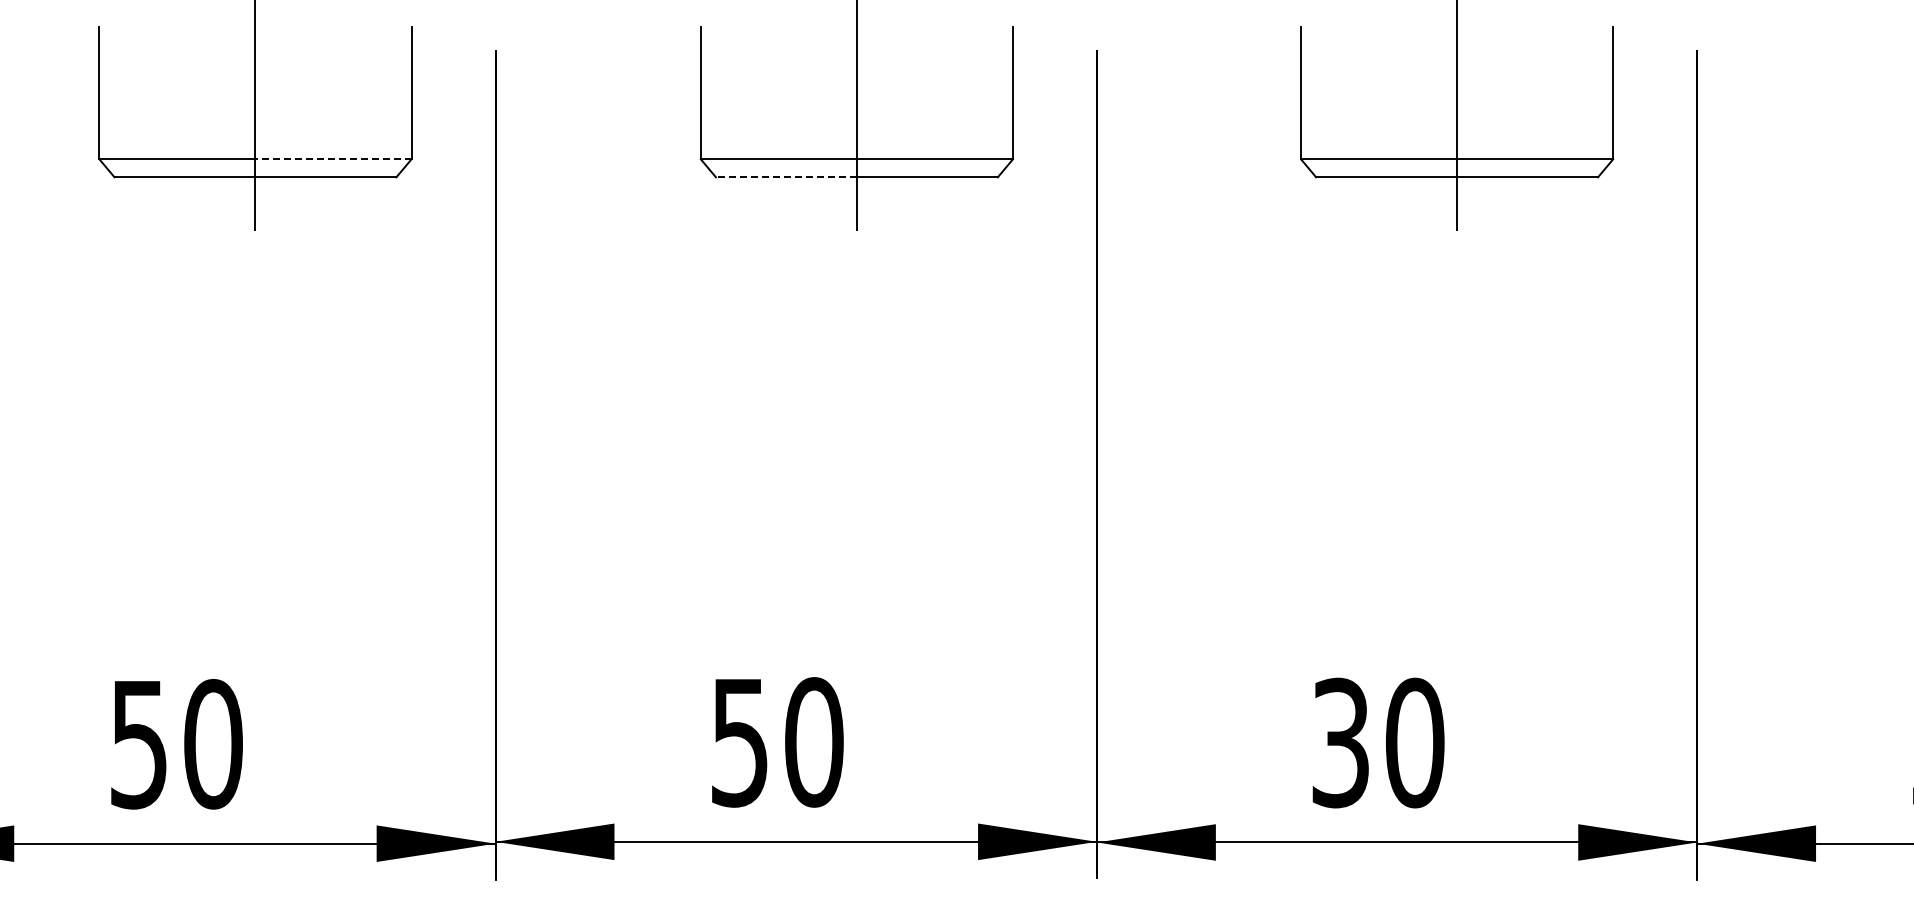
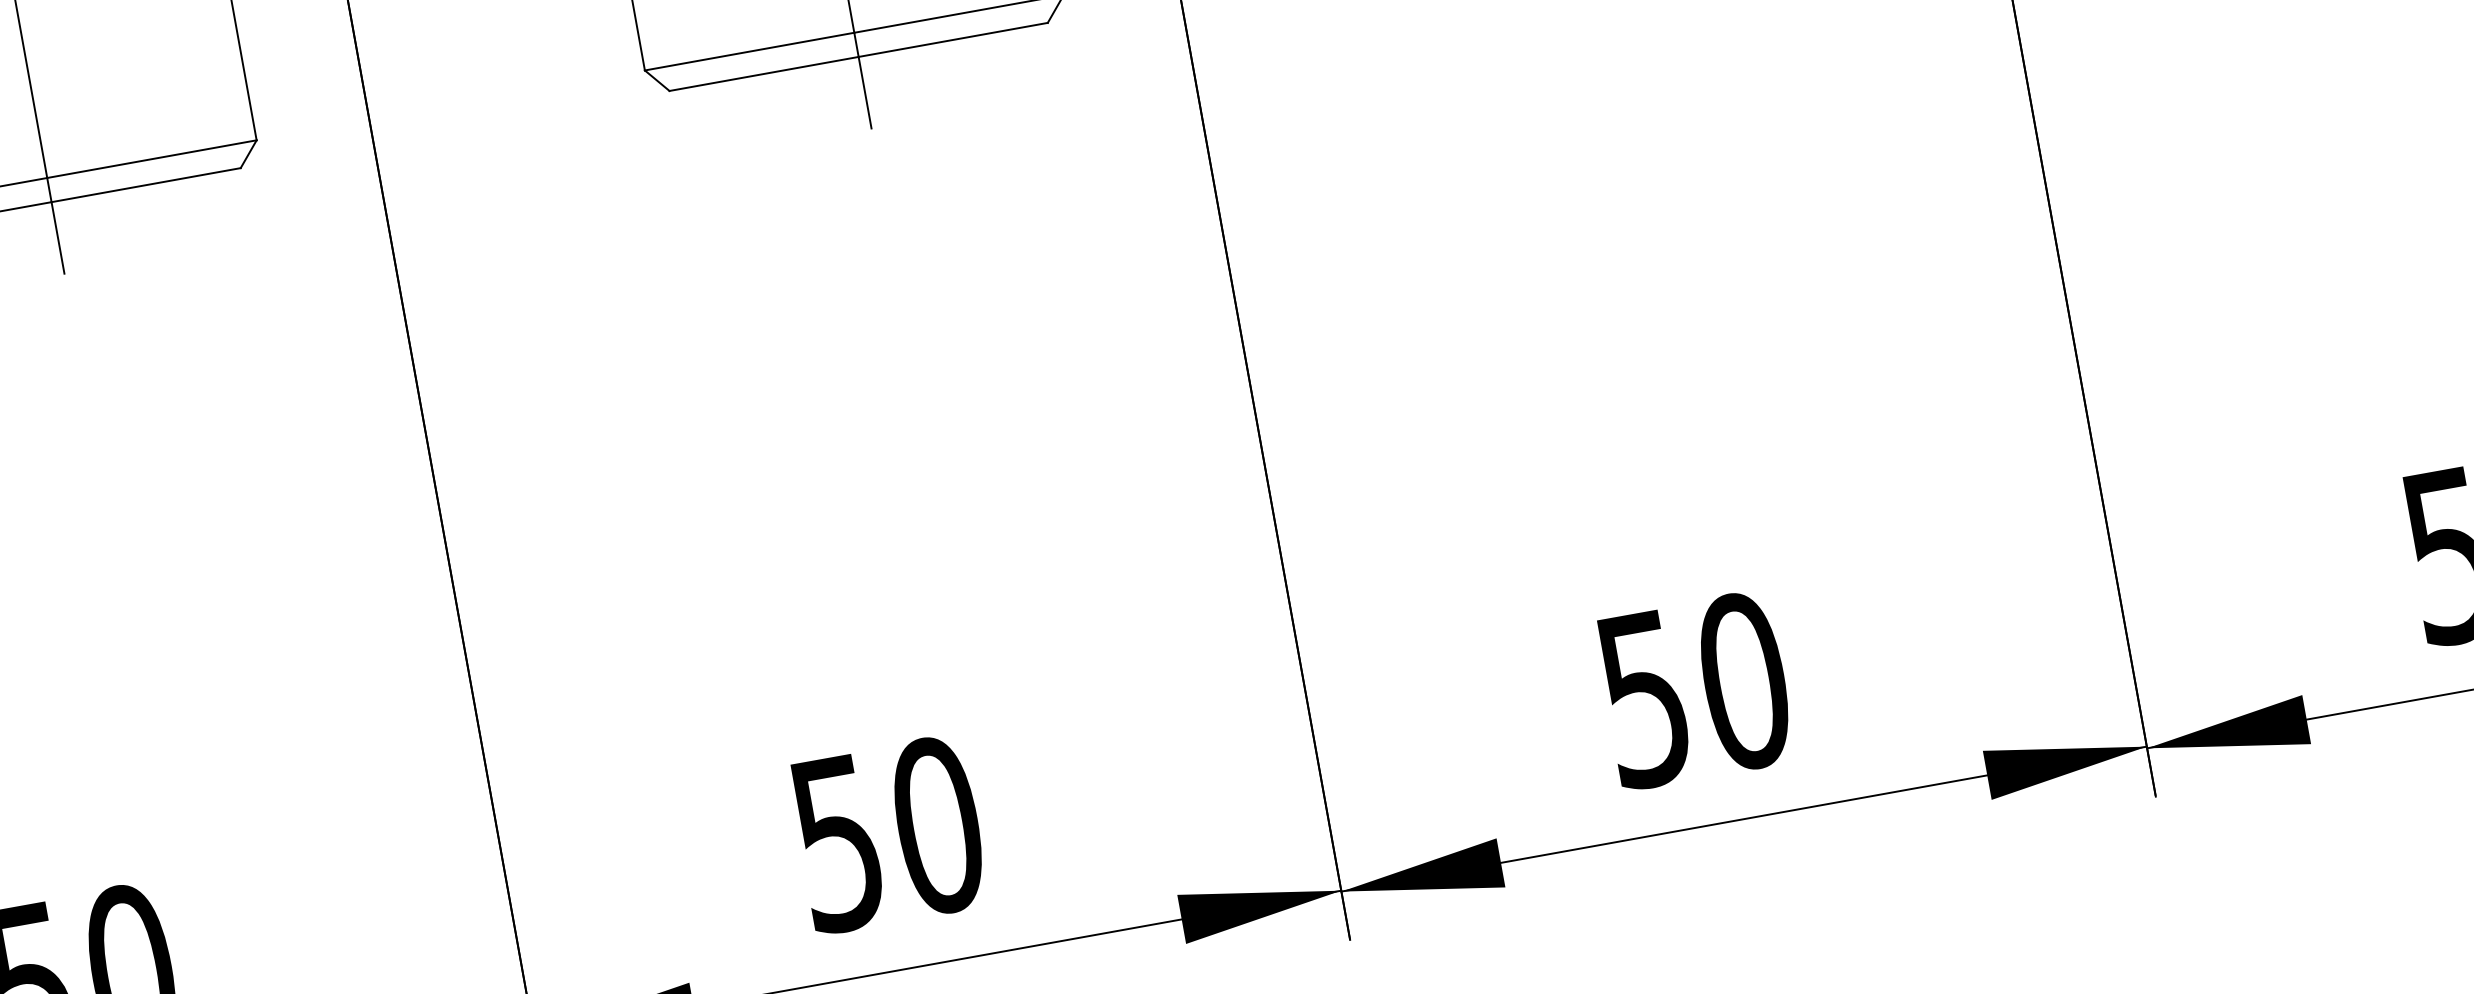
line: (333, 159) -> (151, 159), dashed -> solid
line: (785, 177) -> (762, 74), dashed -> solid
text: (1340, 742) -> (1644, 698), 30 -> 50

